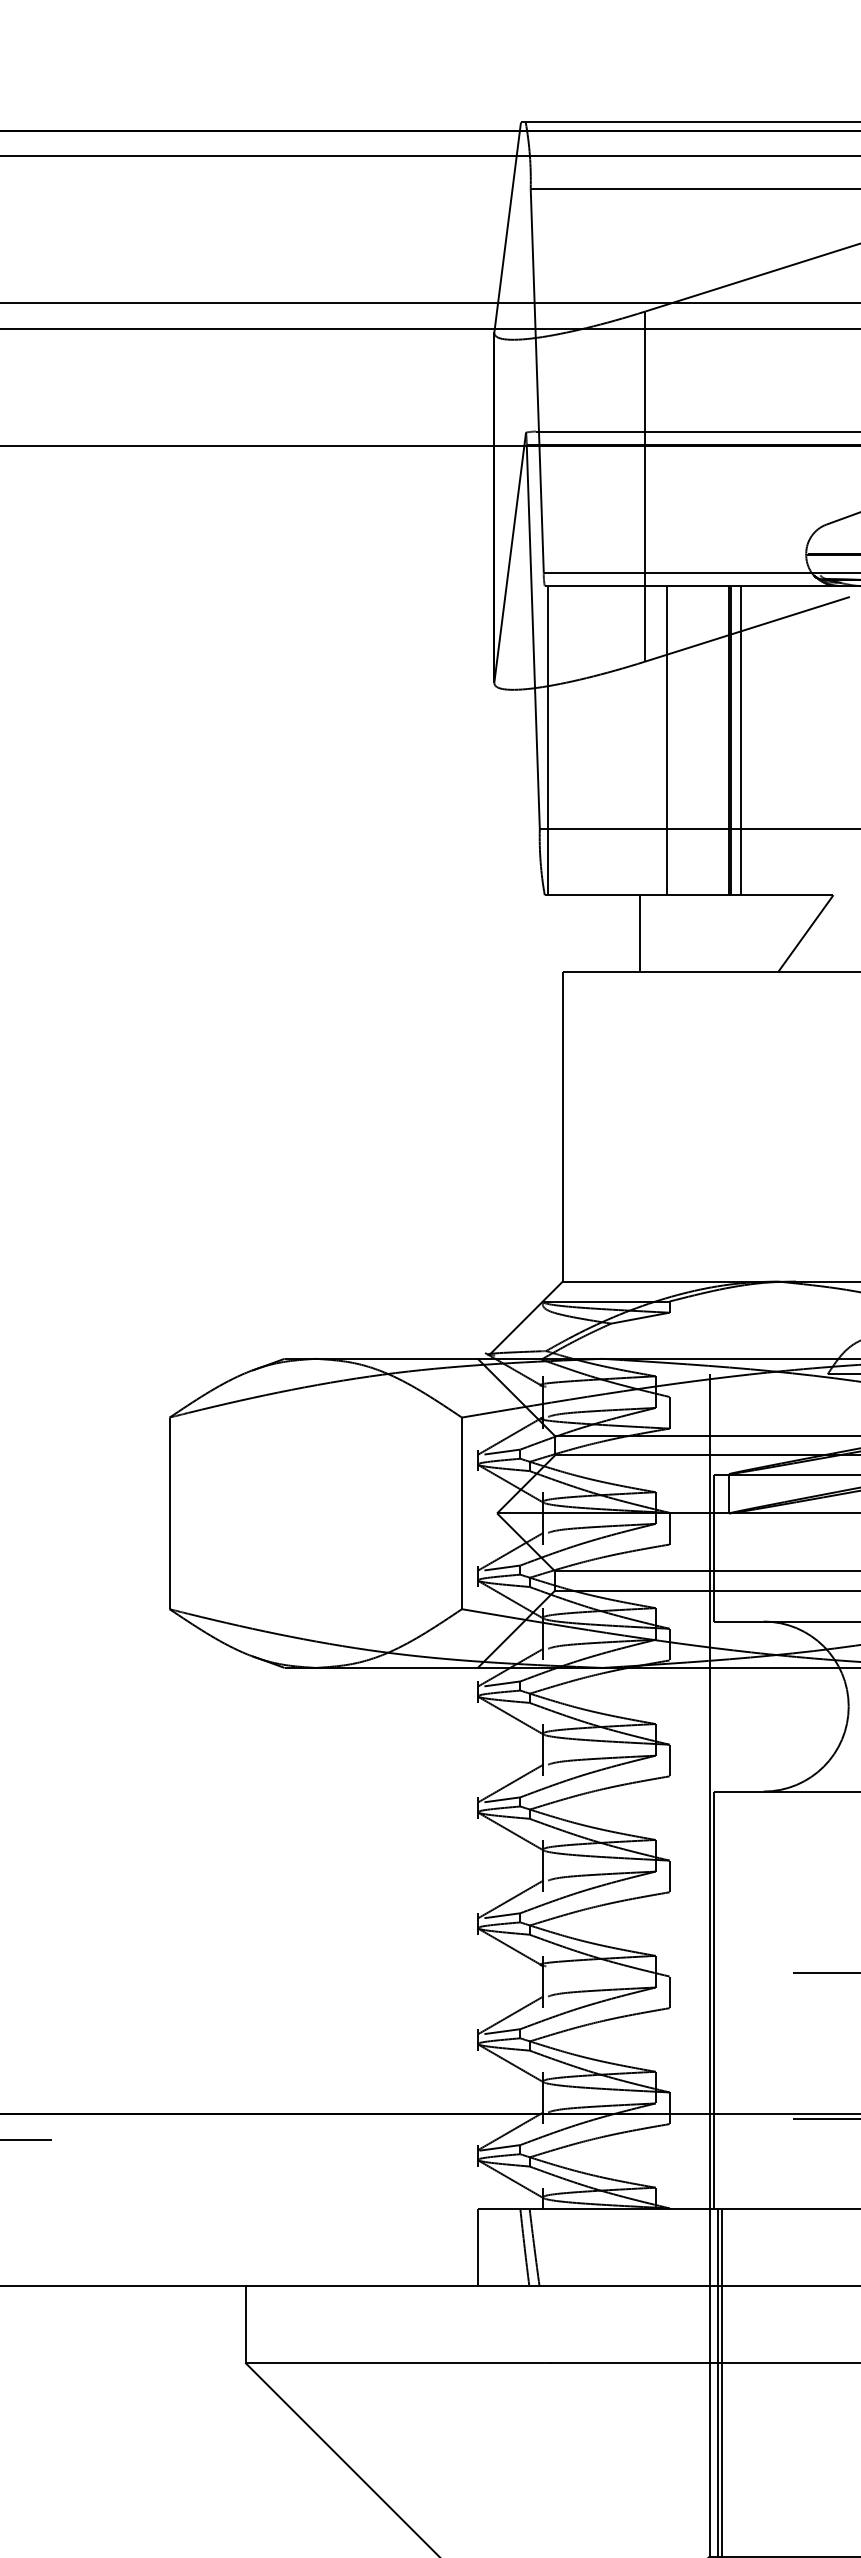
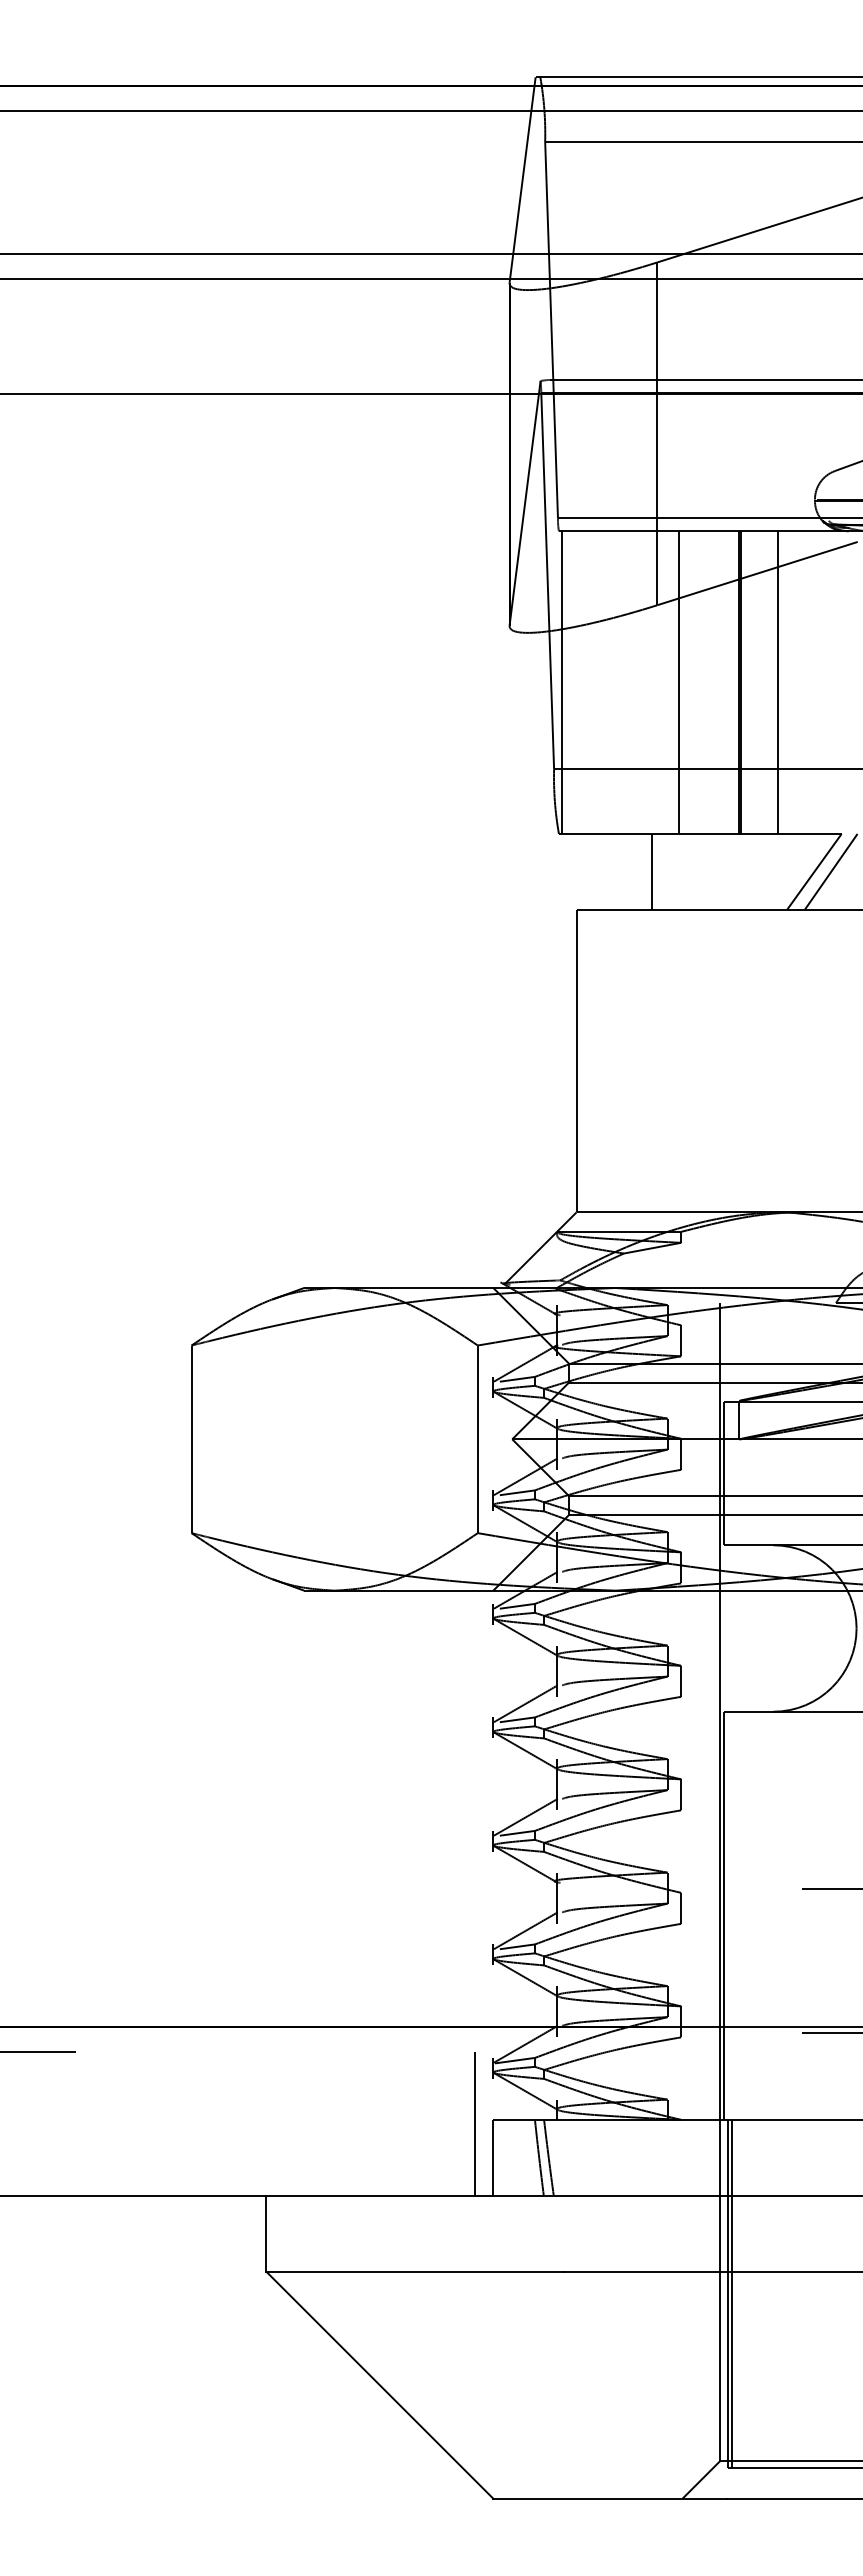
line: (741, 740) -> (778, 682), moved
line: (822, 933) -> (830, 871), added
line: (459, 2213) -> (475, 2124), added

